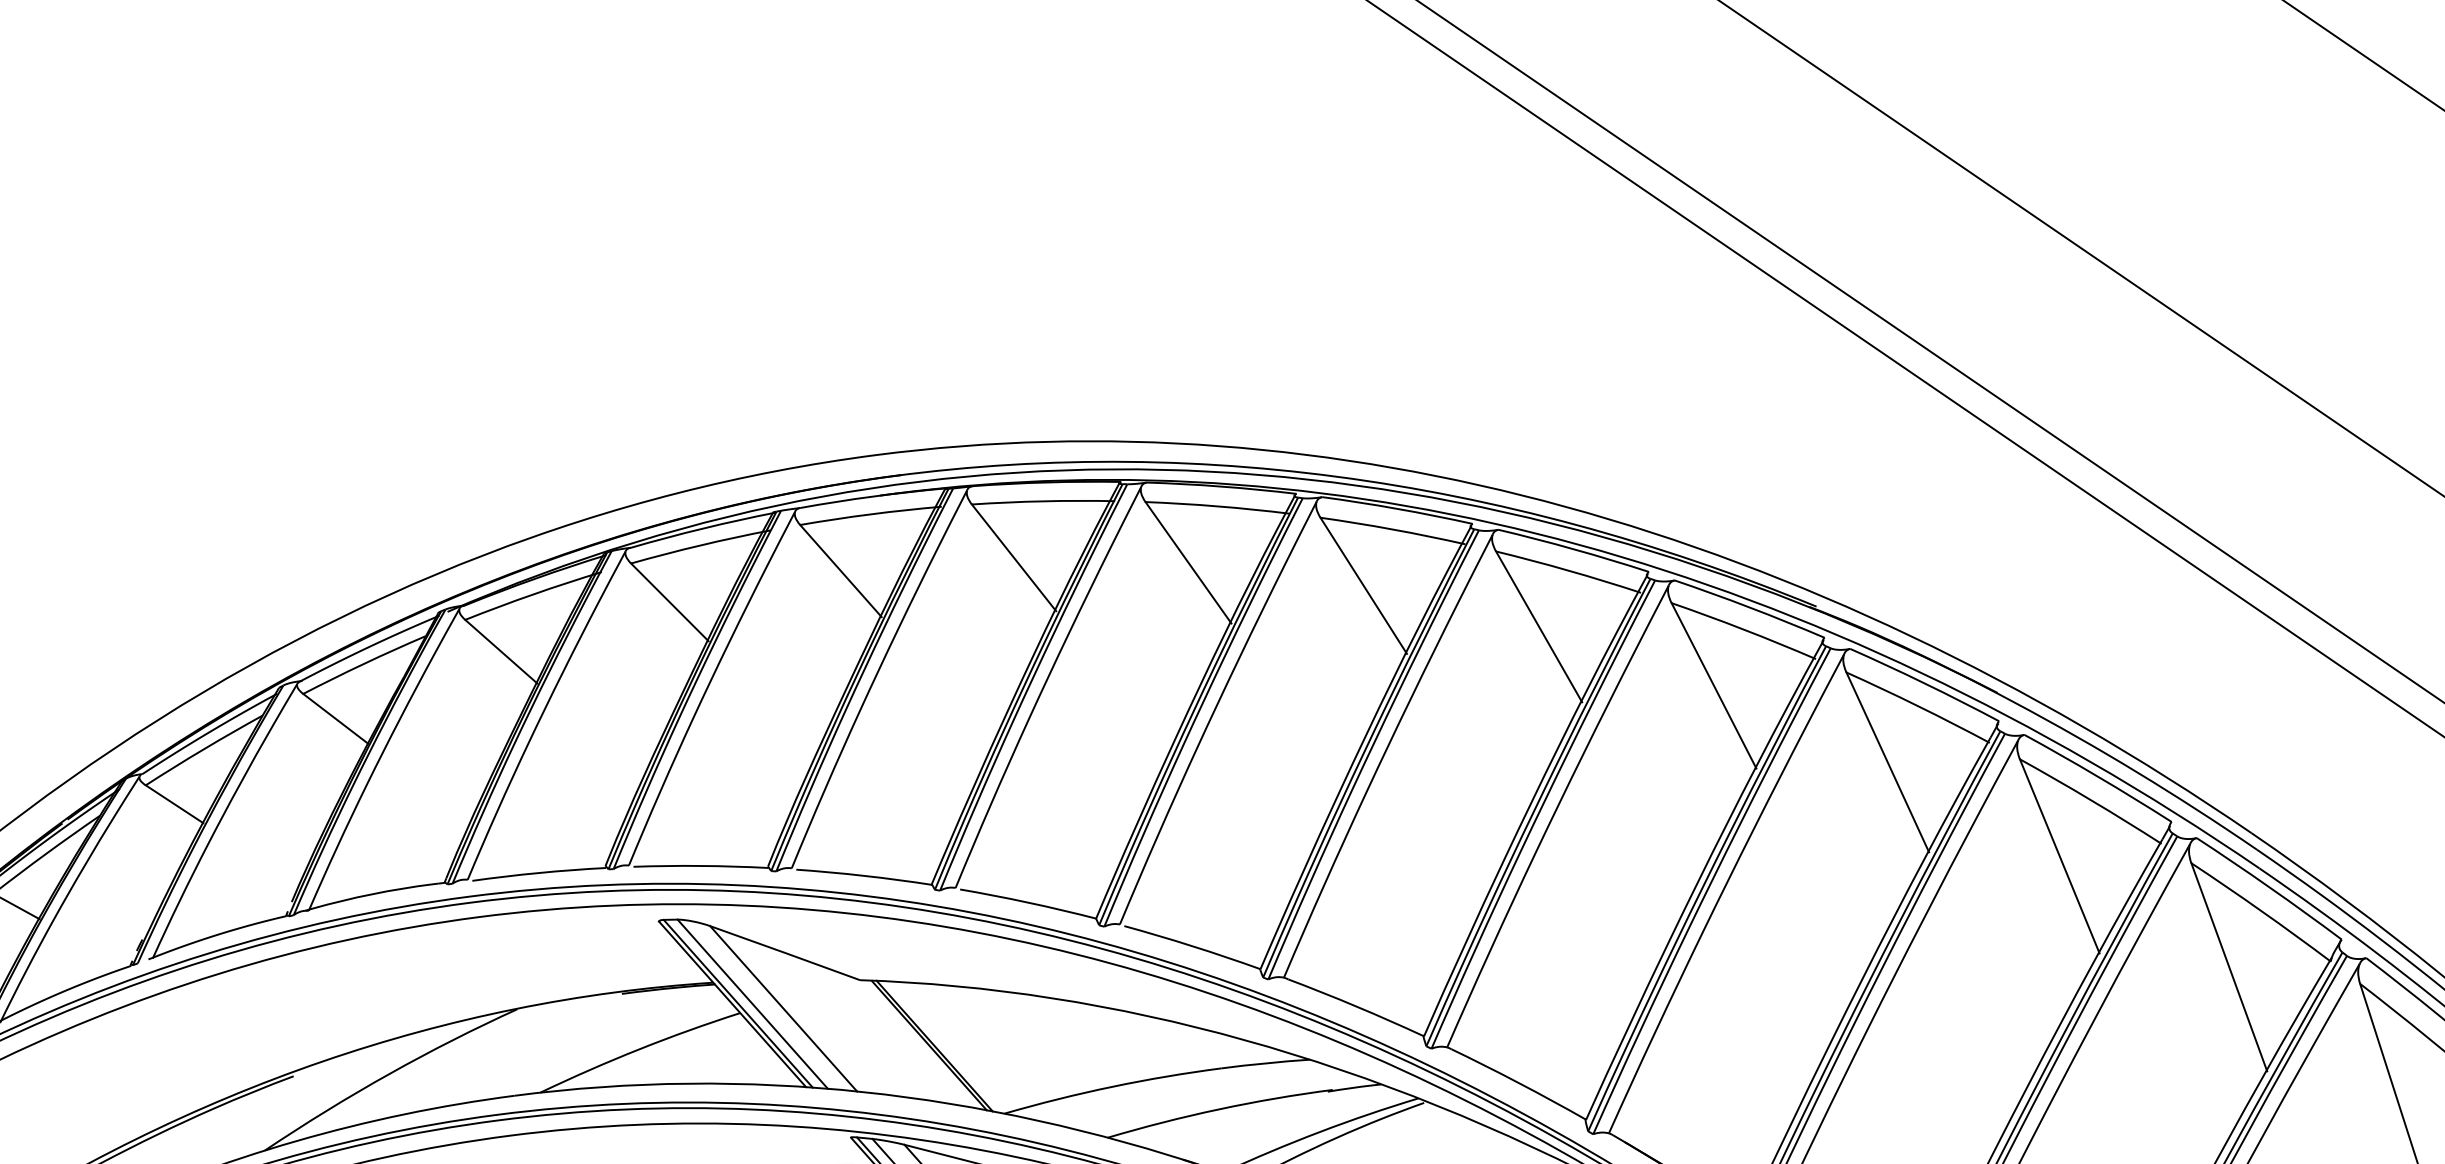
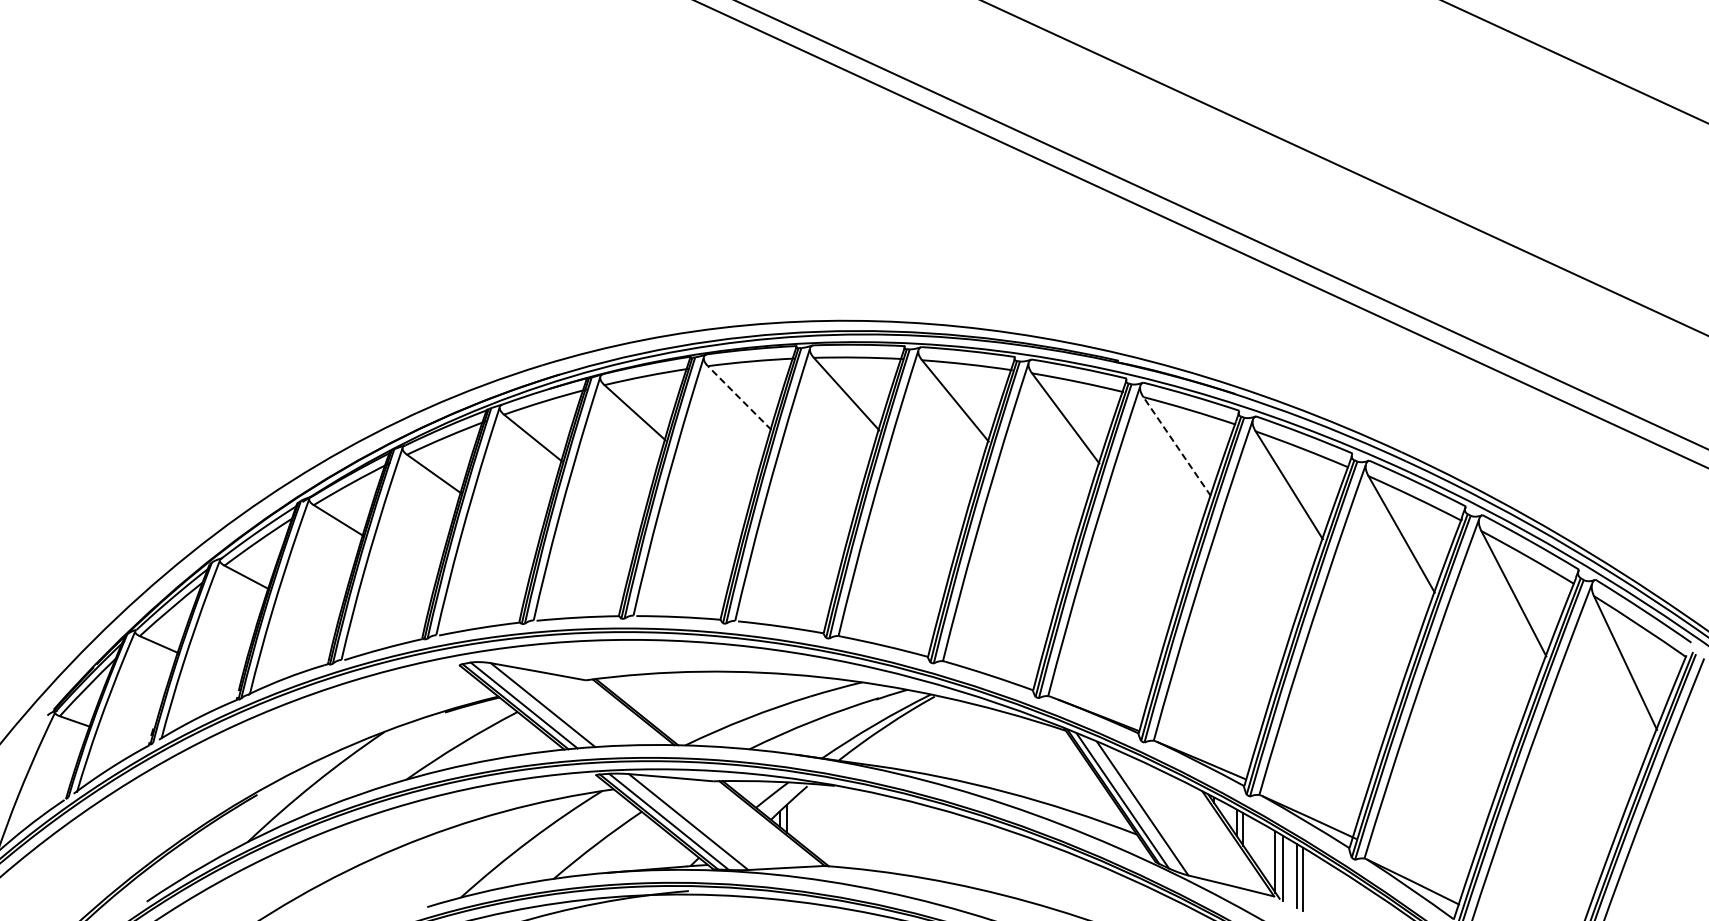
line: (1188, 561) -> (739, 397), solid -> dashed
line: (1888, 762) -> (1177, 446), solid -> dashed

